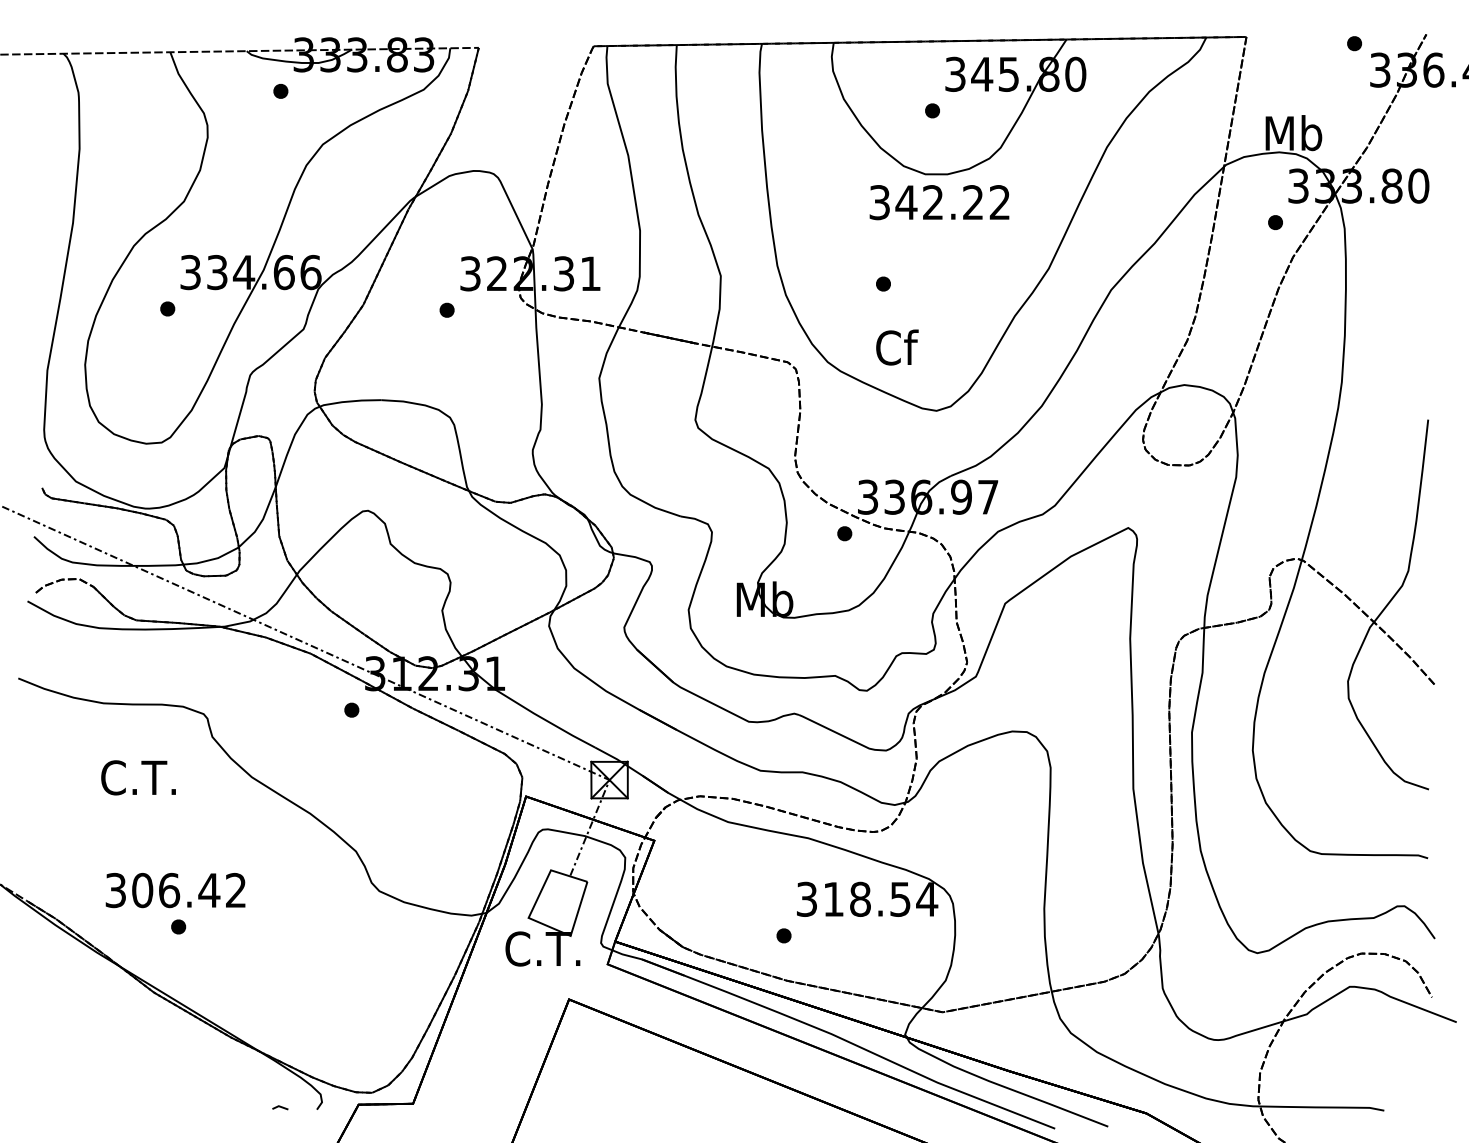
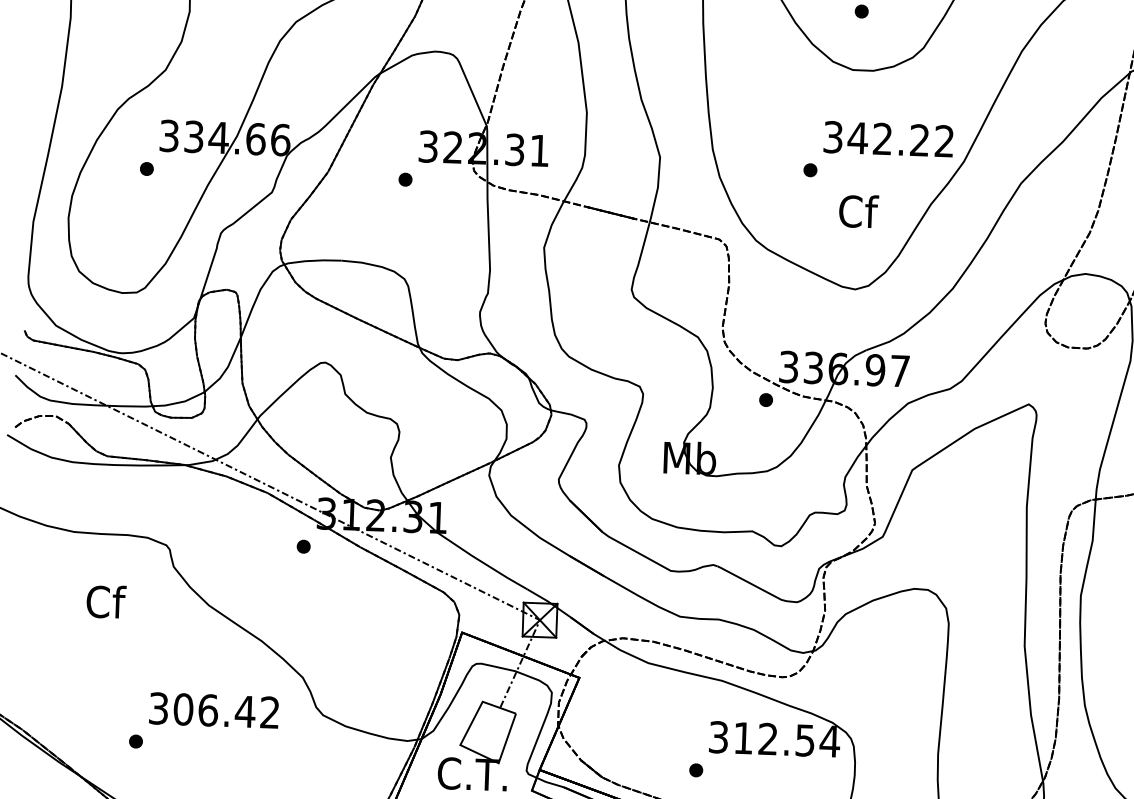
text: (939, 202) -> (888, 139), moved
text: (897, 347) -> (859, 211), moved
text: (138, 777) -> (103, 601), C.T. -> Cf
text: (175, 890) -> (213, 710), moved
text: (860, 898) -> (768, 738), 318.54 -> 312.54

